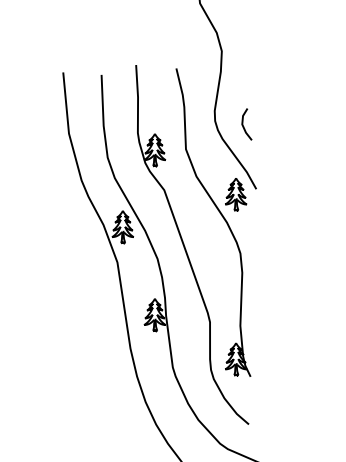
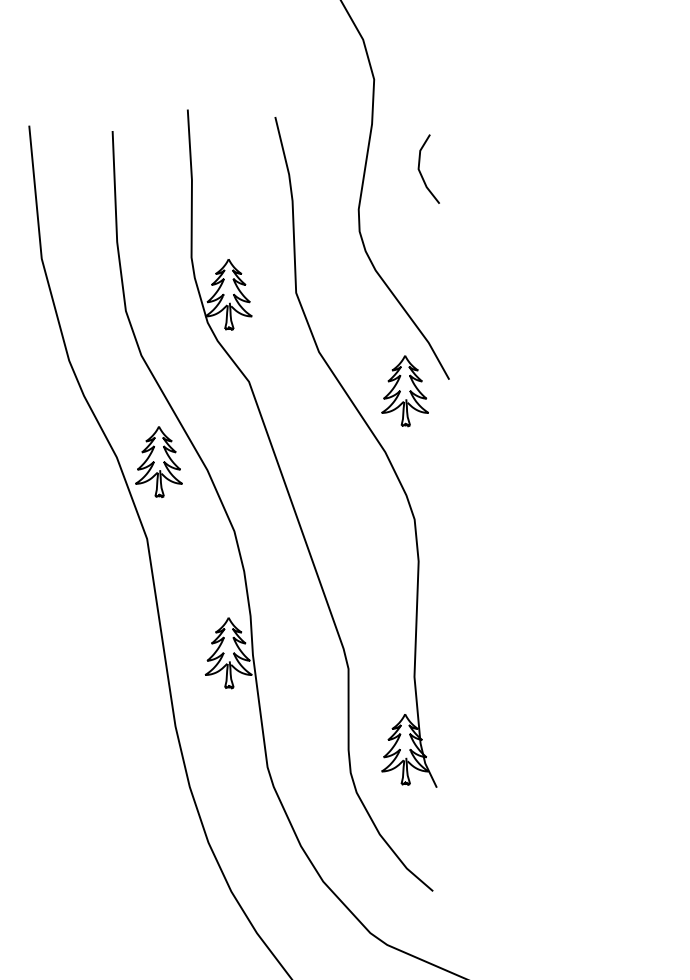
line: (244, 126) -> (423, 173), moved

